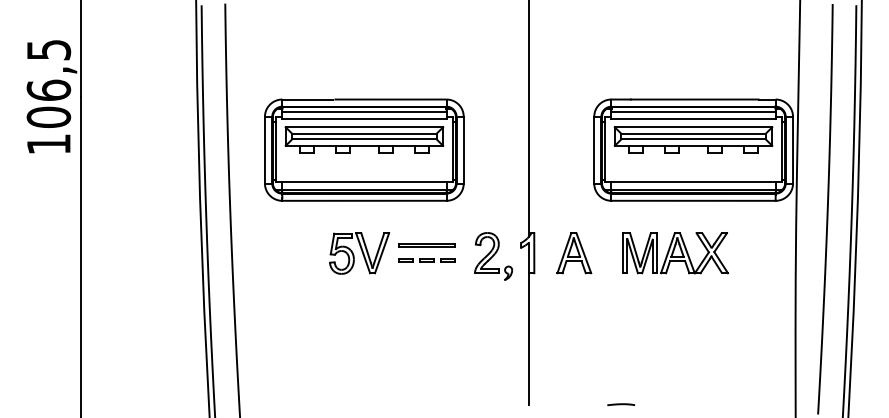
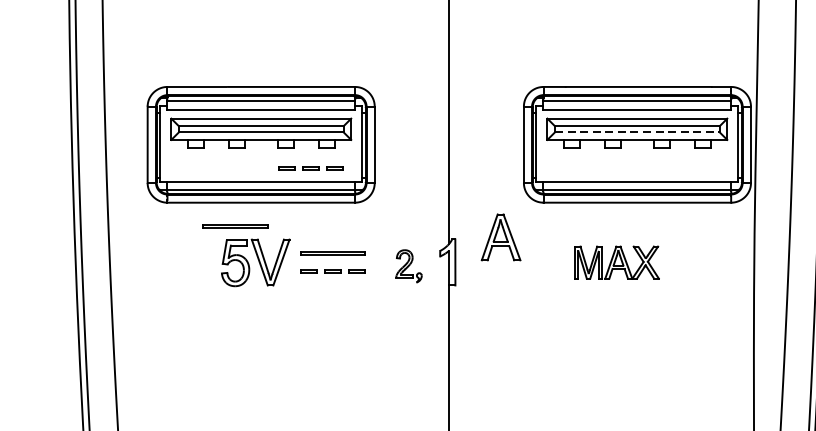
line: (694, 139) -> (638, 132), solid -> dashed
line: (407, 169) -> (310, 166), added
line: (341, 220) -> (235, 225), added
part: (574, 253) -> (501, 237), moved
part: (675, 253) -> (616, 262), size x0.7
part: (493, 256) -> (408, 266), size x0.6

